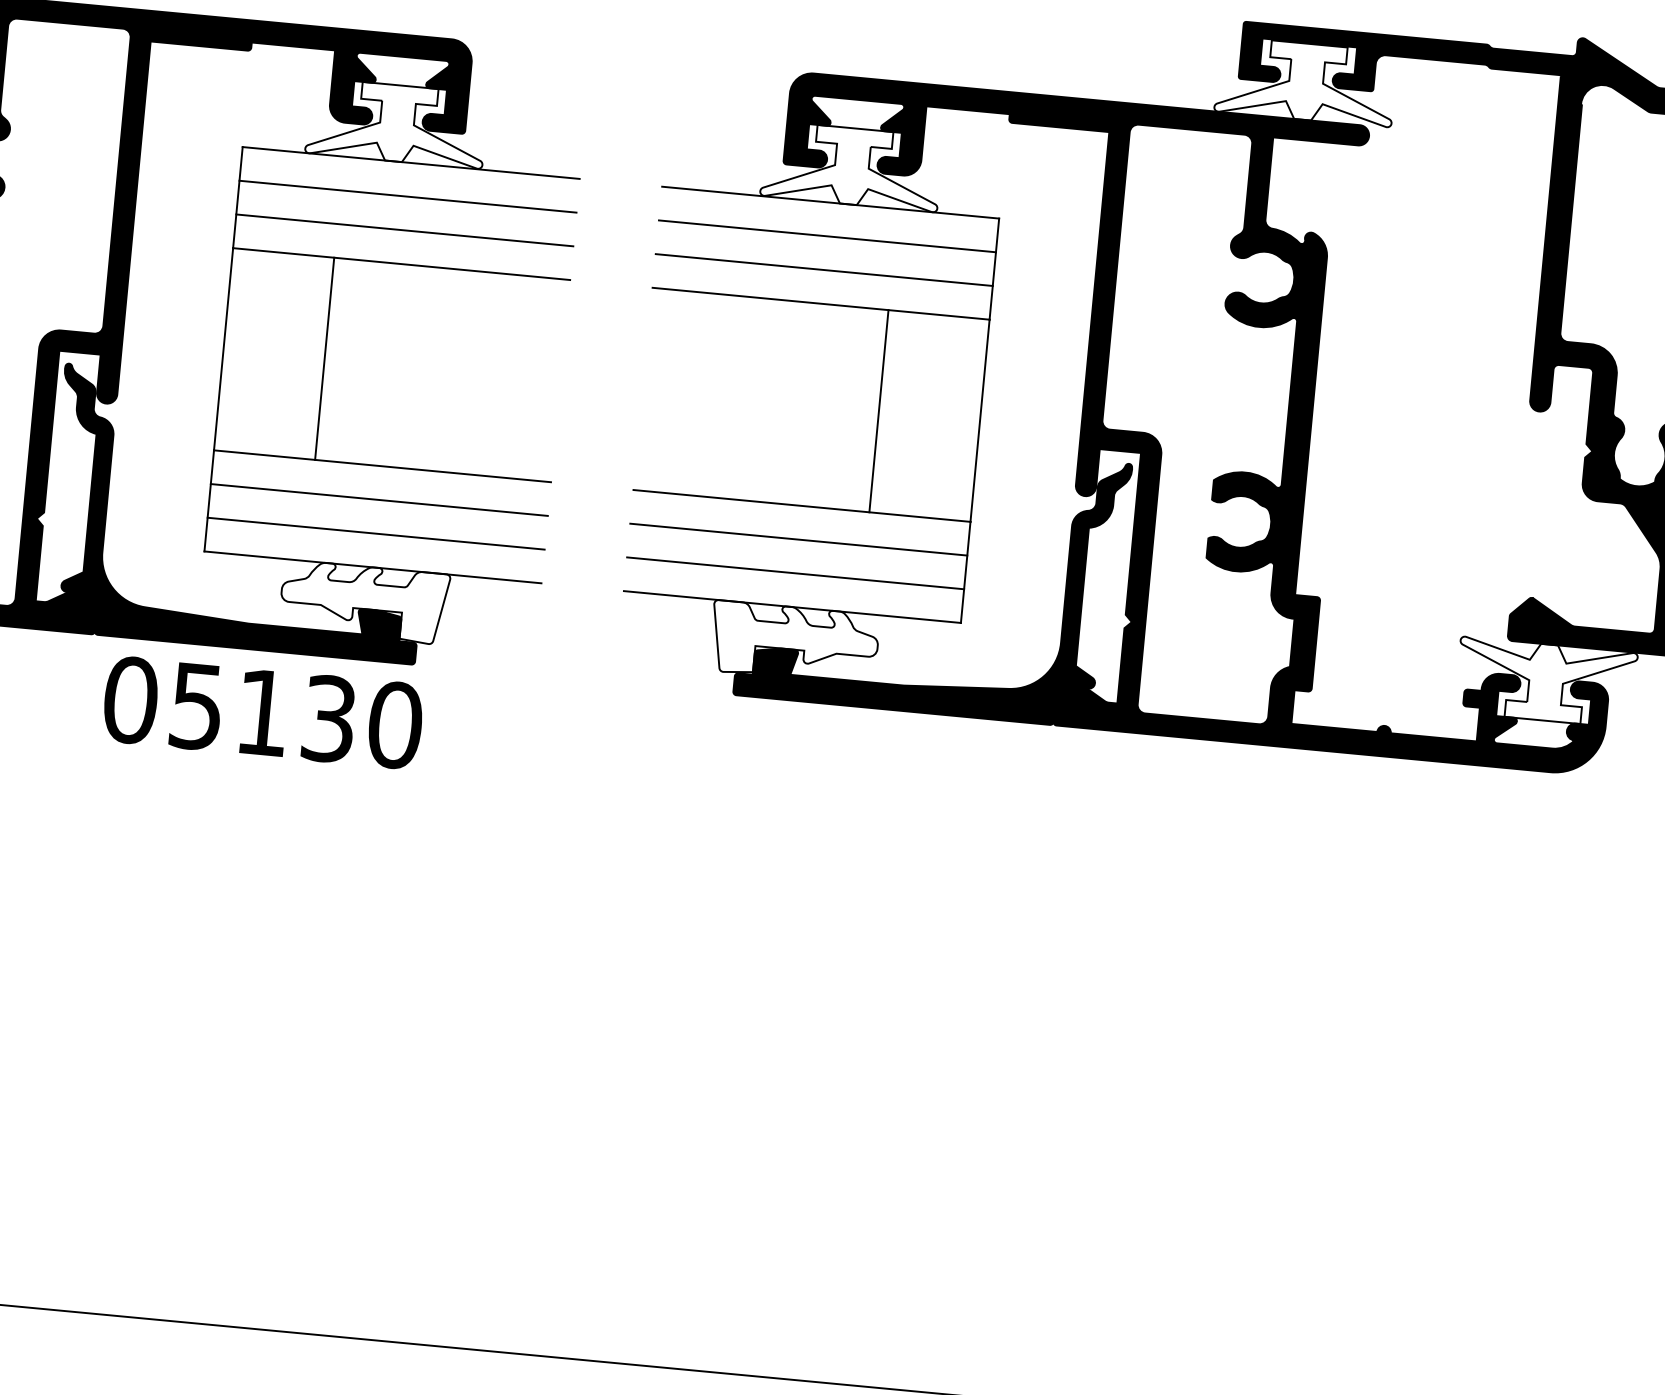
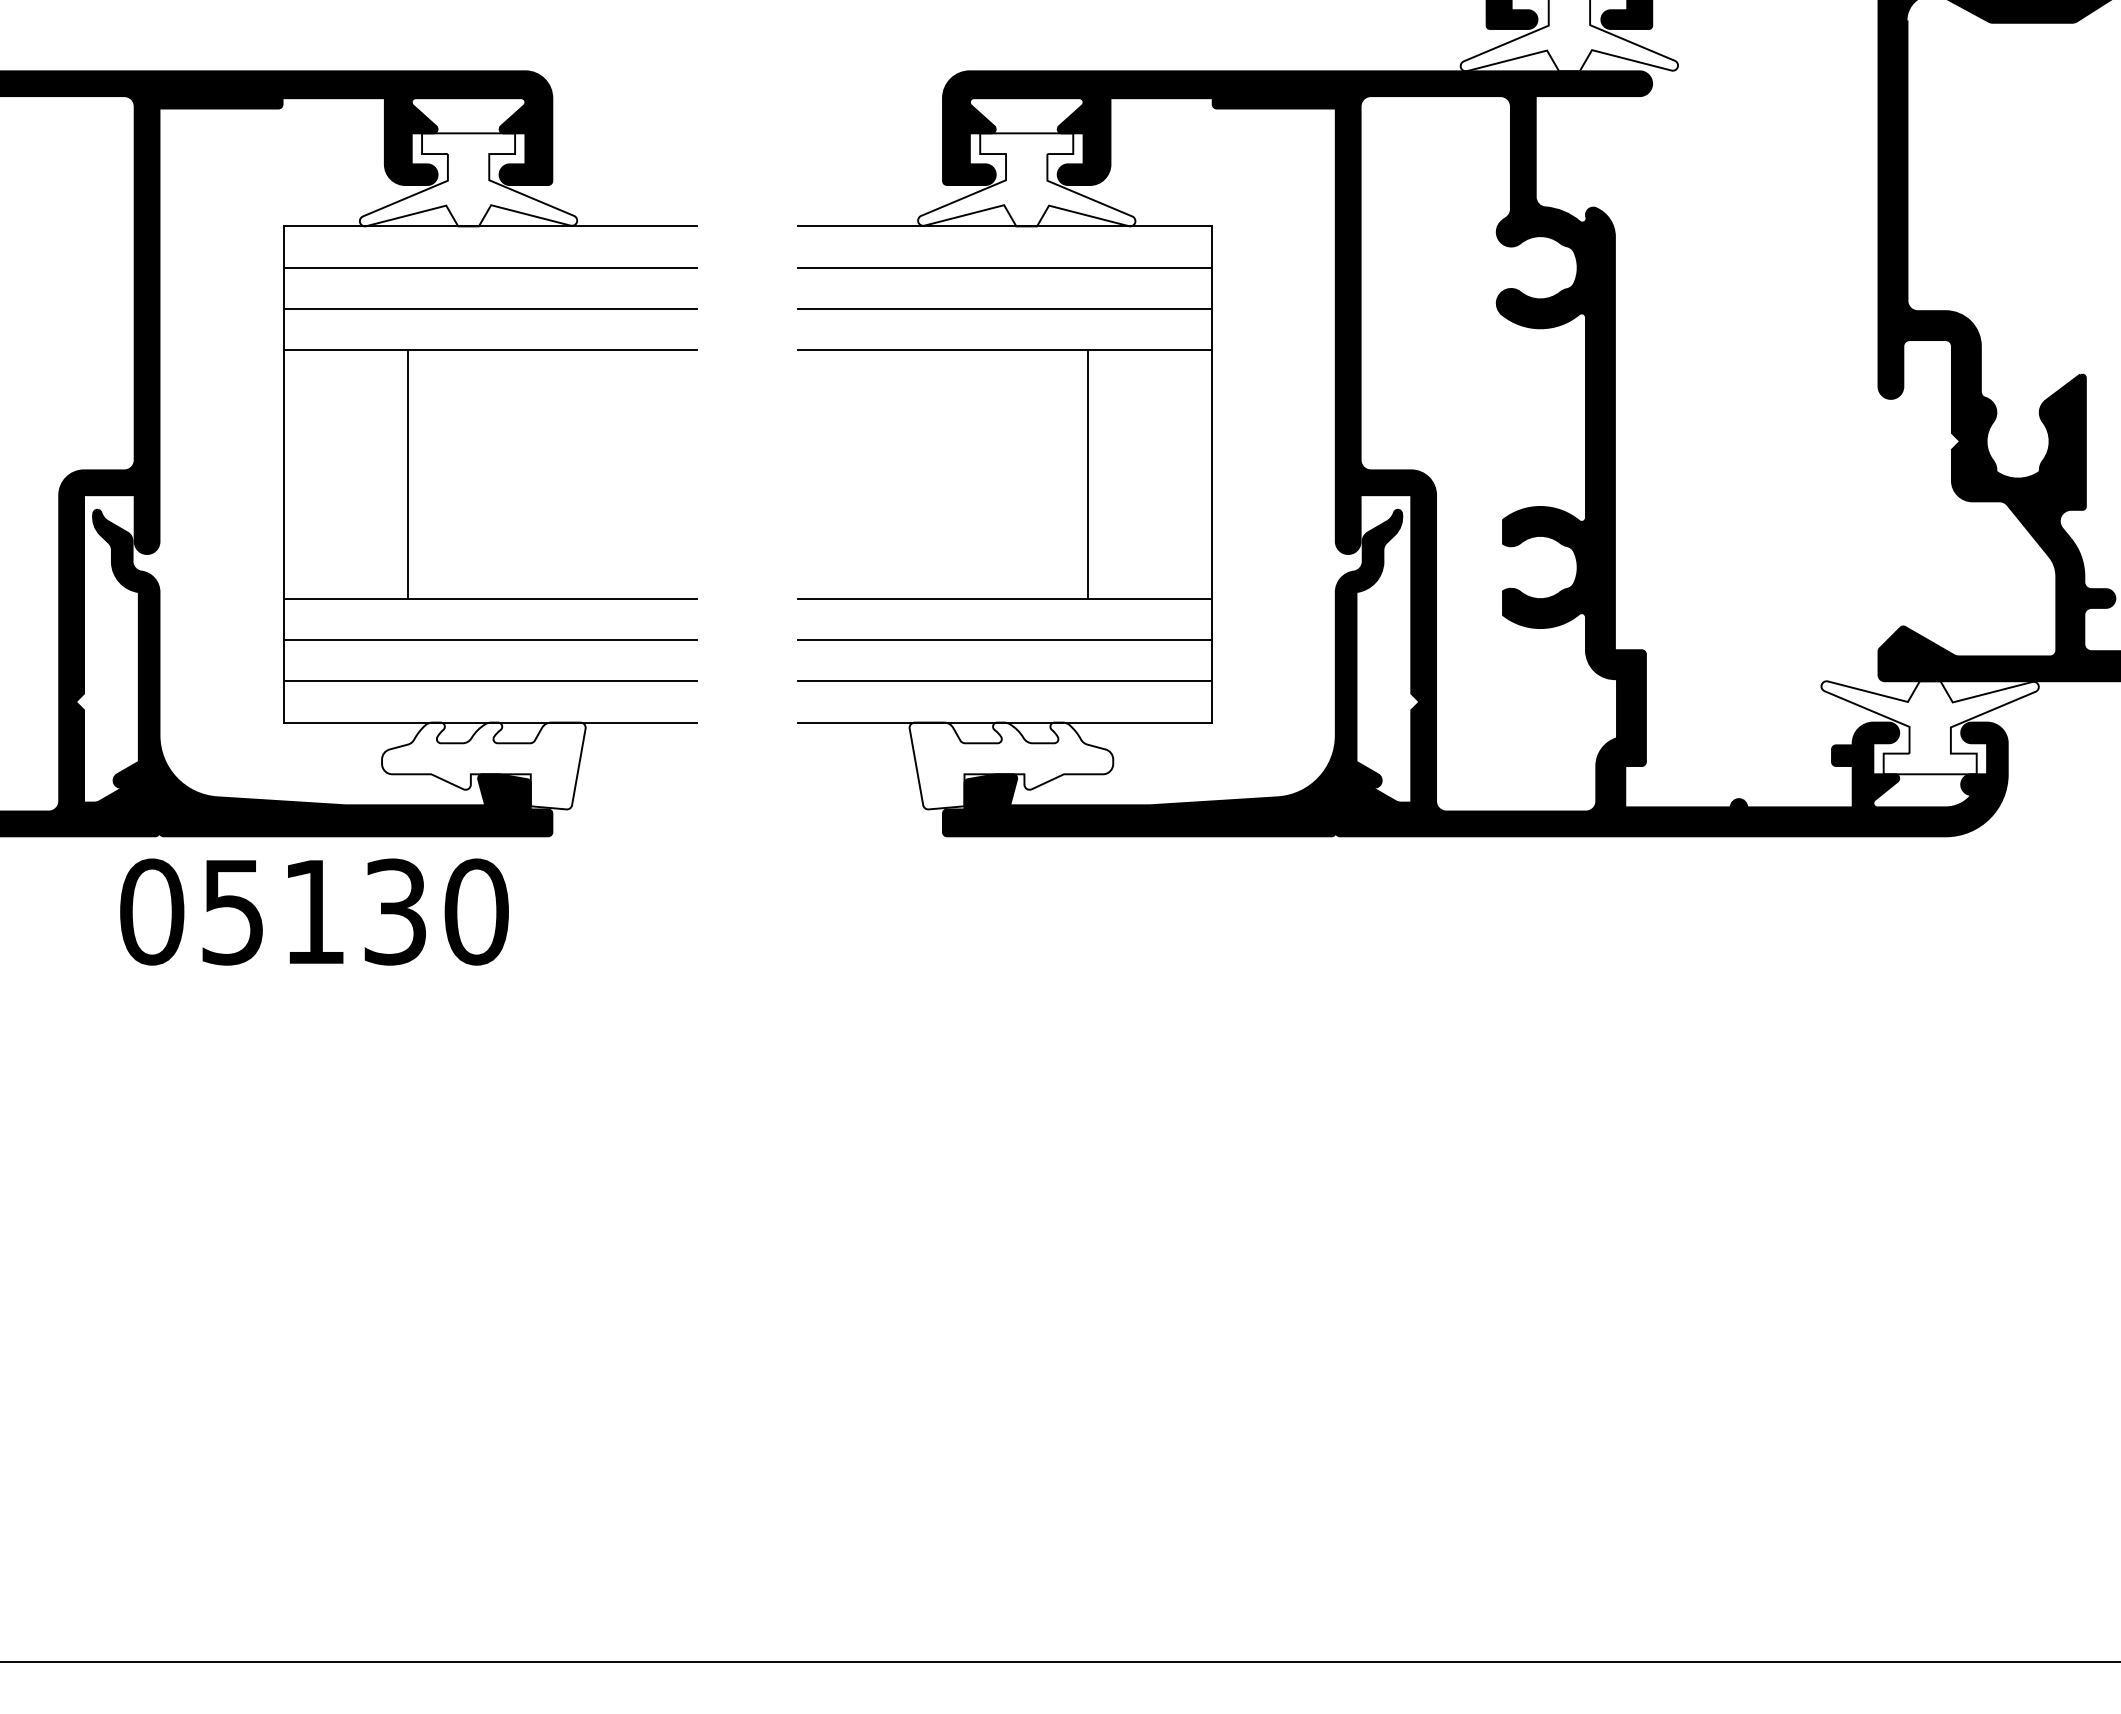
text: (263, 712) -> (314, 911), moved

